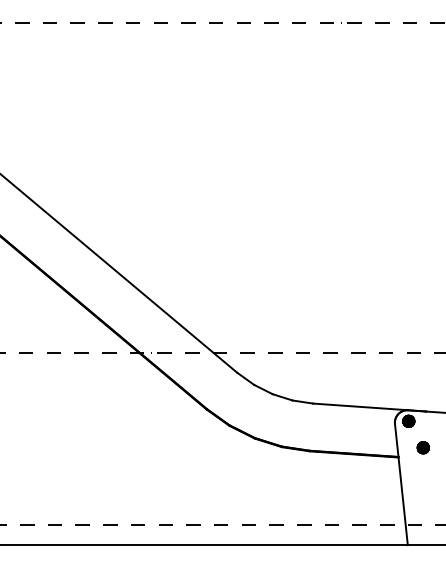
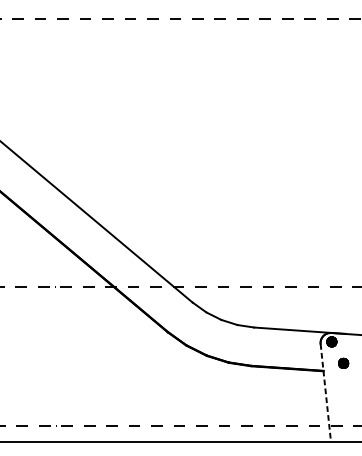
line: (401, 484) -> (325, 393), solid -> dashed

